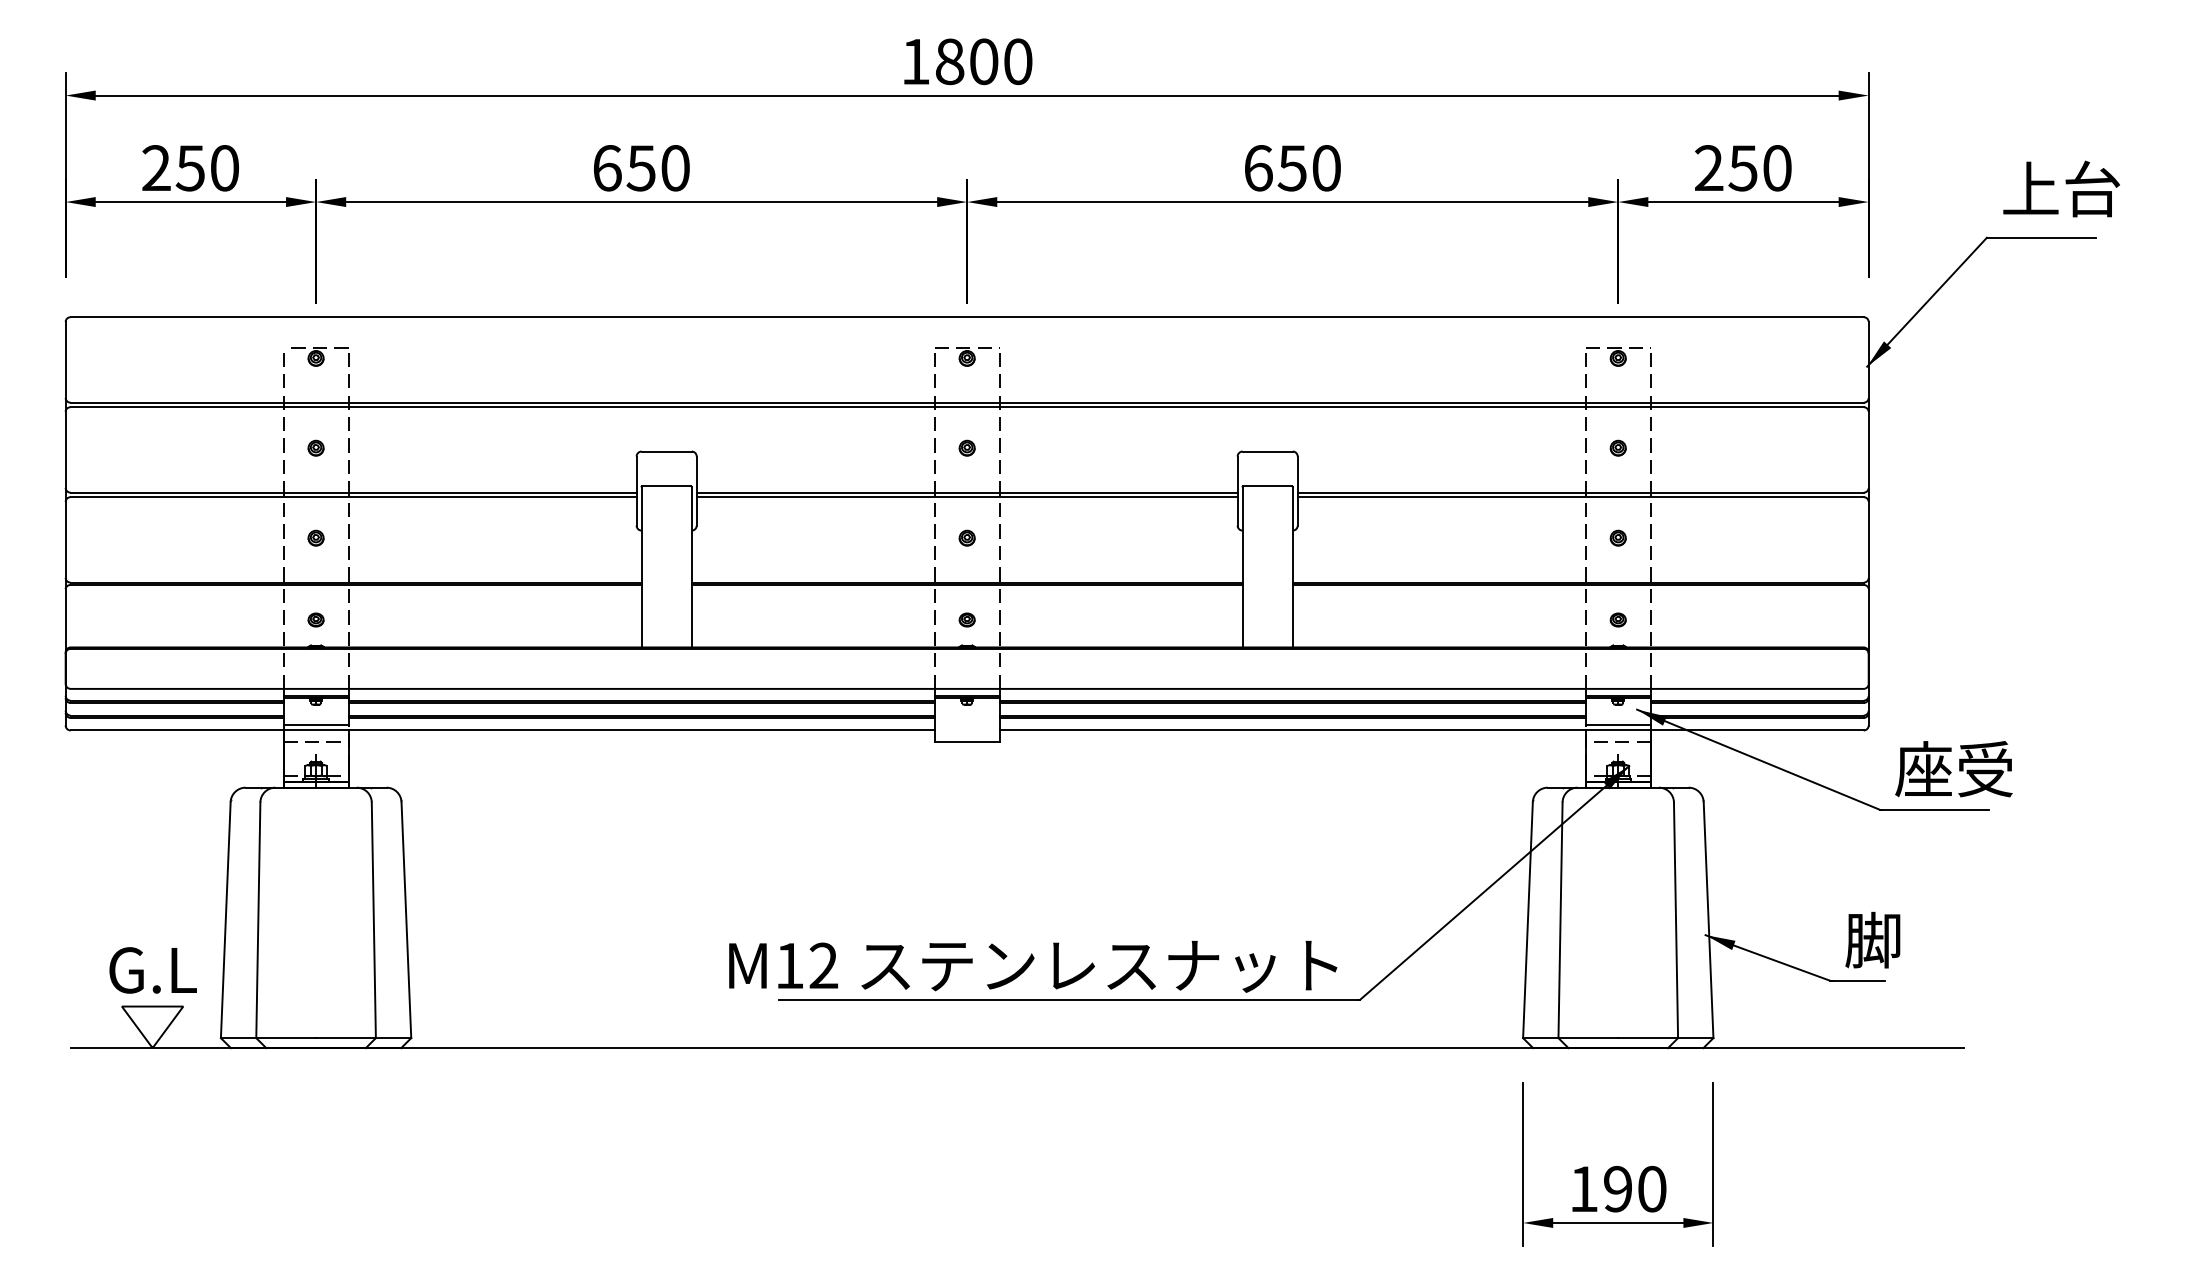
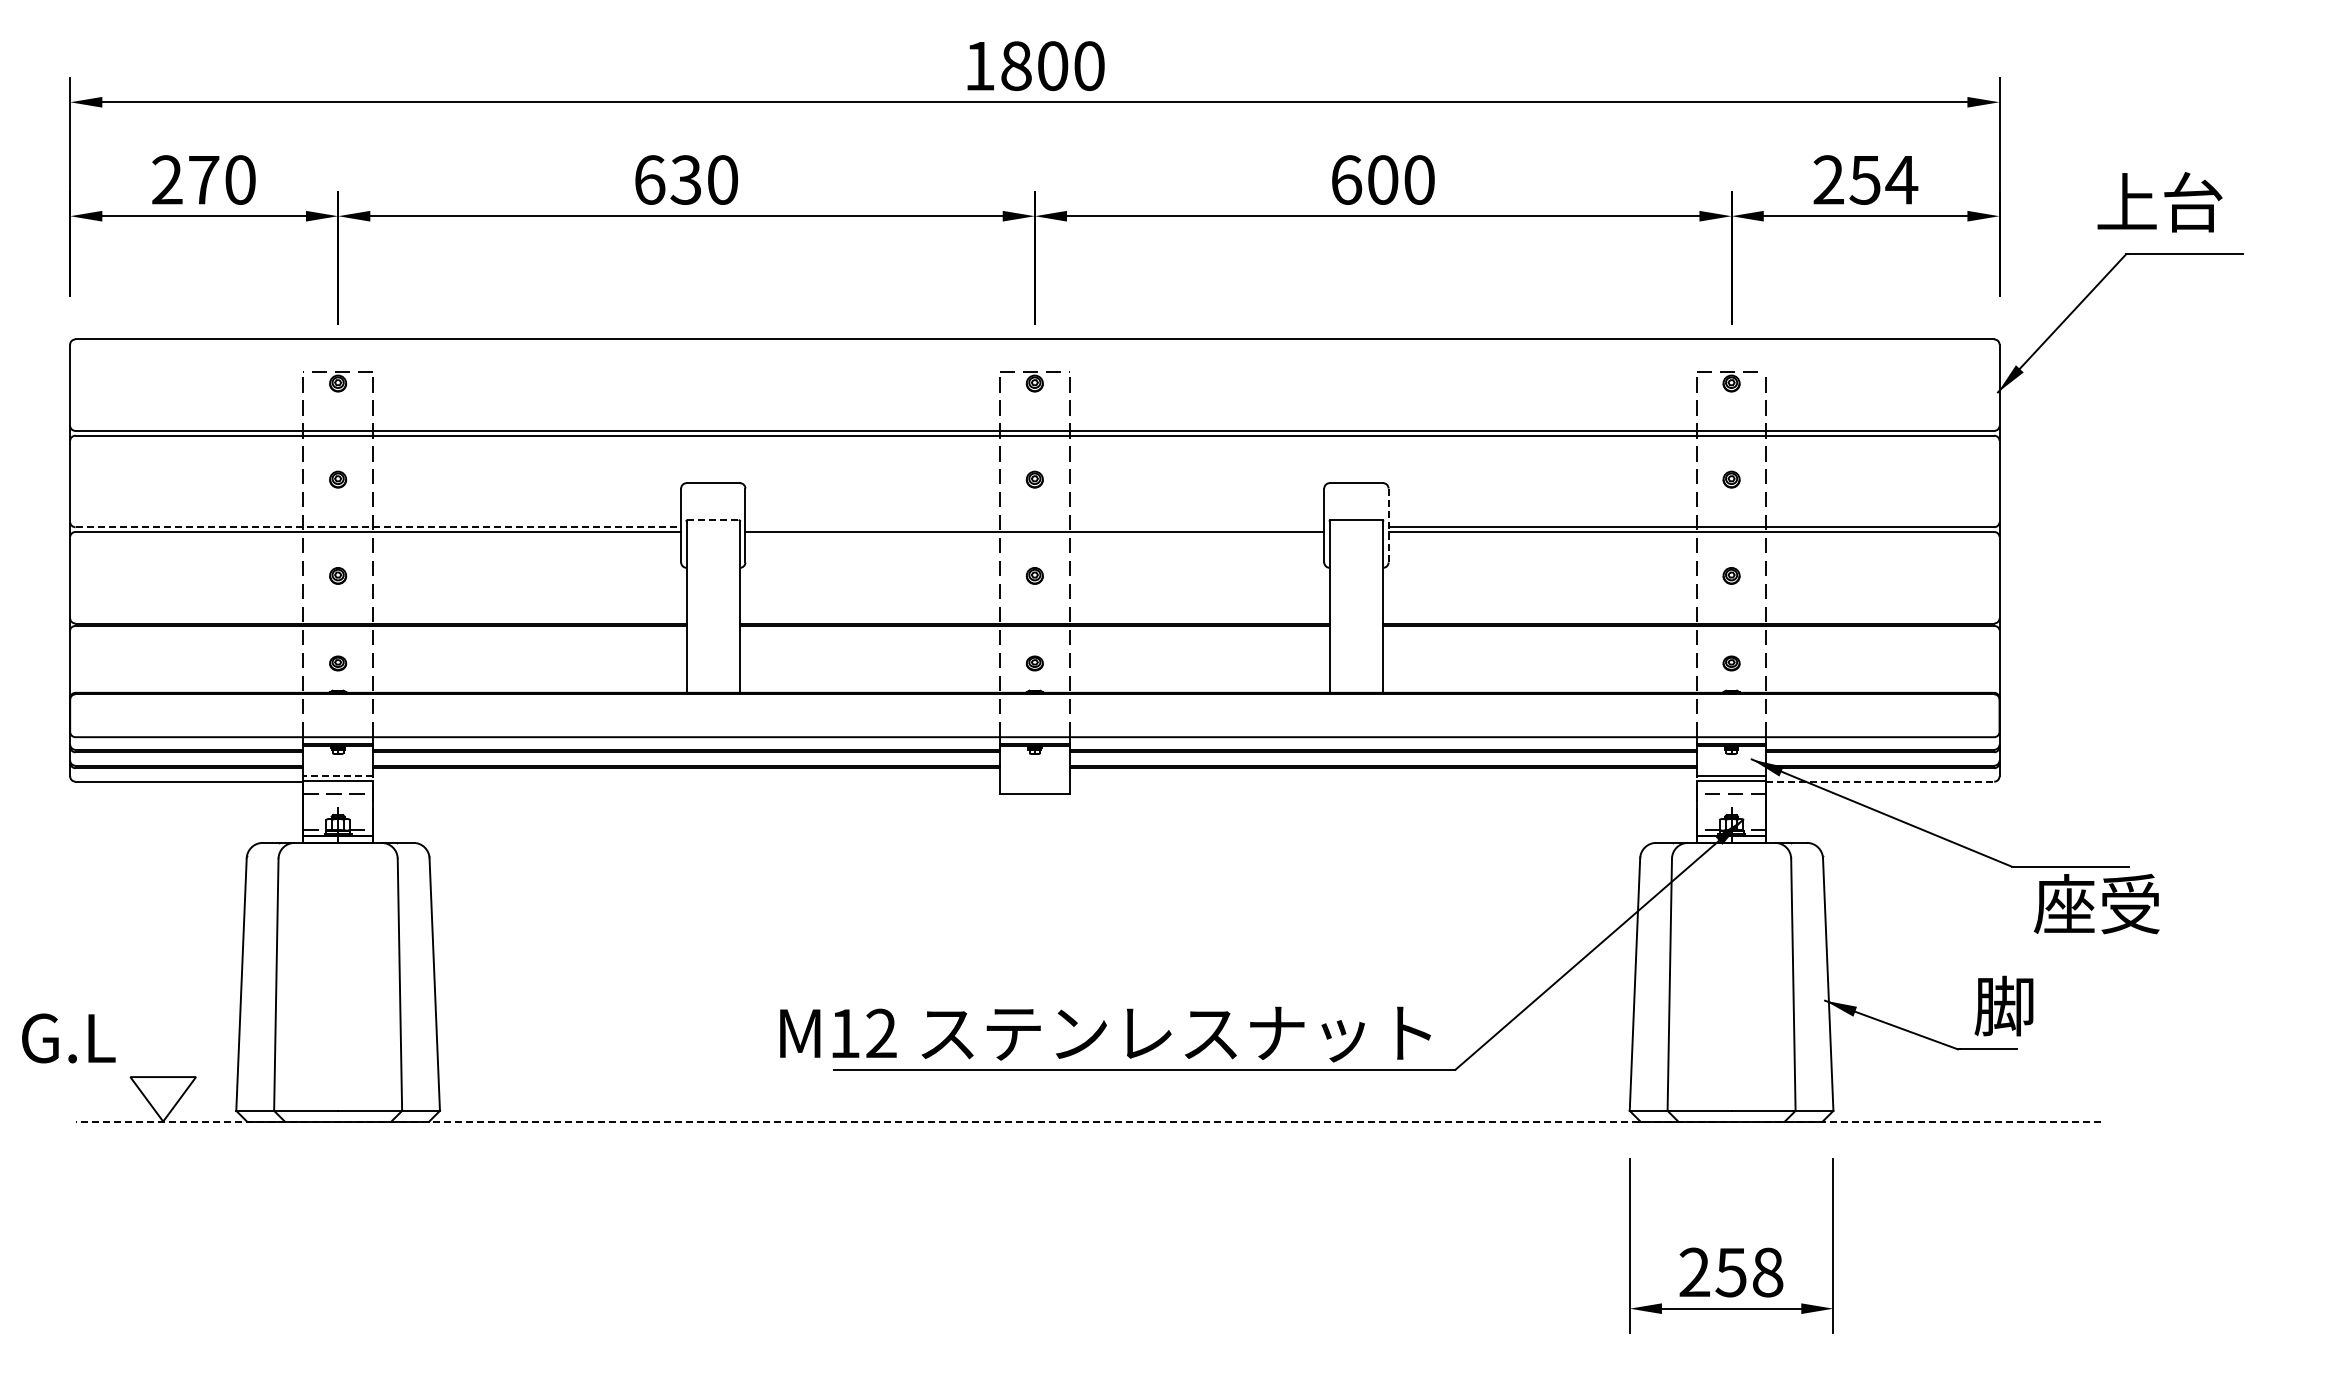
text: (640, 167) -> (685, 179), 650 -> 630
text: (1292, 167) -> (1382, 179), 650 -> 600
text: (1777, 167) -> (1901, 179), 250 -> 254
text: (190, 168) -> (203, 180), 250 -> 270
text: (2061, 189) -> (2159, 202), moved
line: (666, 486) -> (713, 520), solid -> dashed
line: (1297, 491) -> (1388, 525), solid -> dashed
line: (353, 492) -> (378, 527), solid -> dashed
line: (966, 492) -> (1034, 527), removed
line: (316, 725) -> (338, 776), solid -> dashed
line: (641, 730) -> (686, 781), removed
line: (1292, 730) -> (1382, 781), removed
line: (1757, 730) -> (1880, 781), solid -> dashed
text: (1953, 768) -> (2096, 903), moved
text: (152, 970) -> (68, 1038), moved
line: (1017, 1048) -> (1088, 1121), solid -> dashed
text: (1618, 1189) -> (1731, 1272), 190 -> 258

